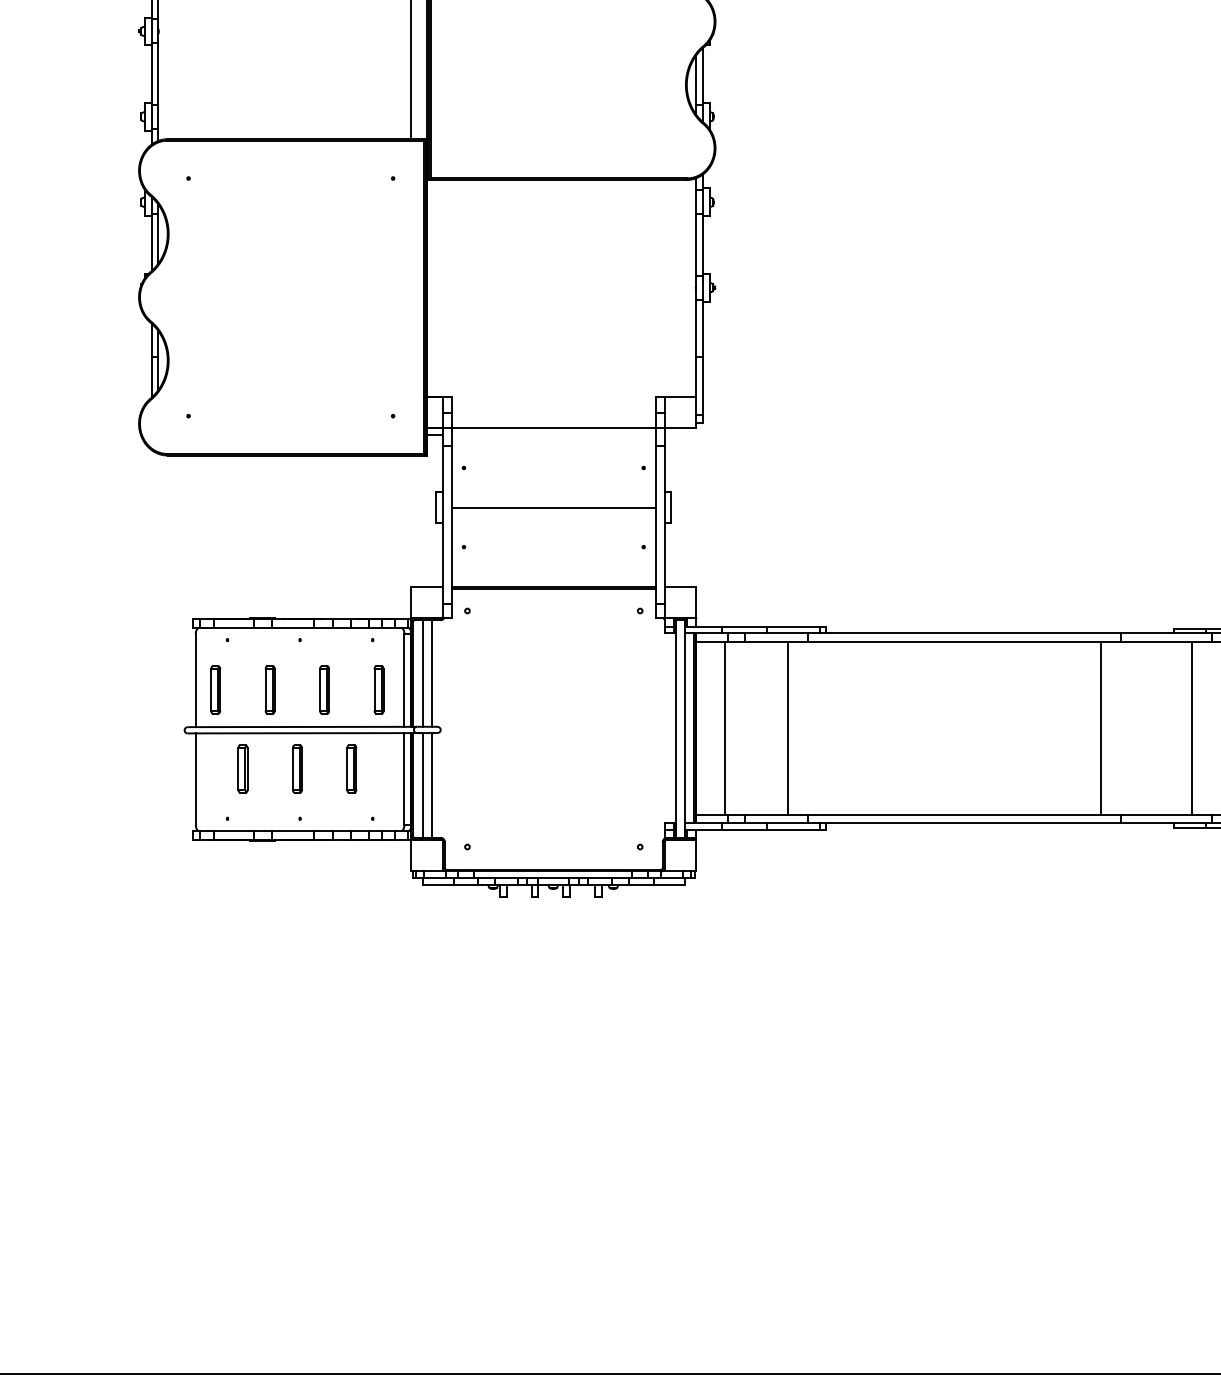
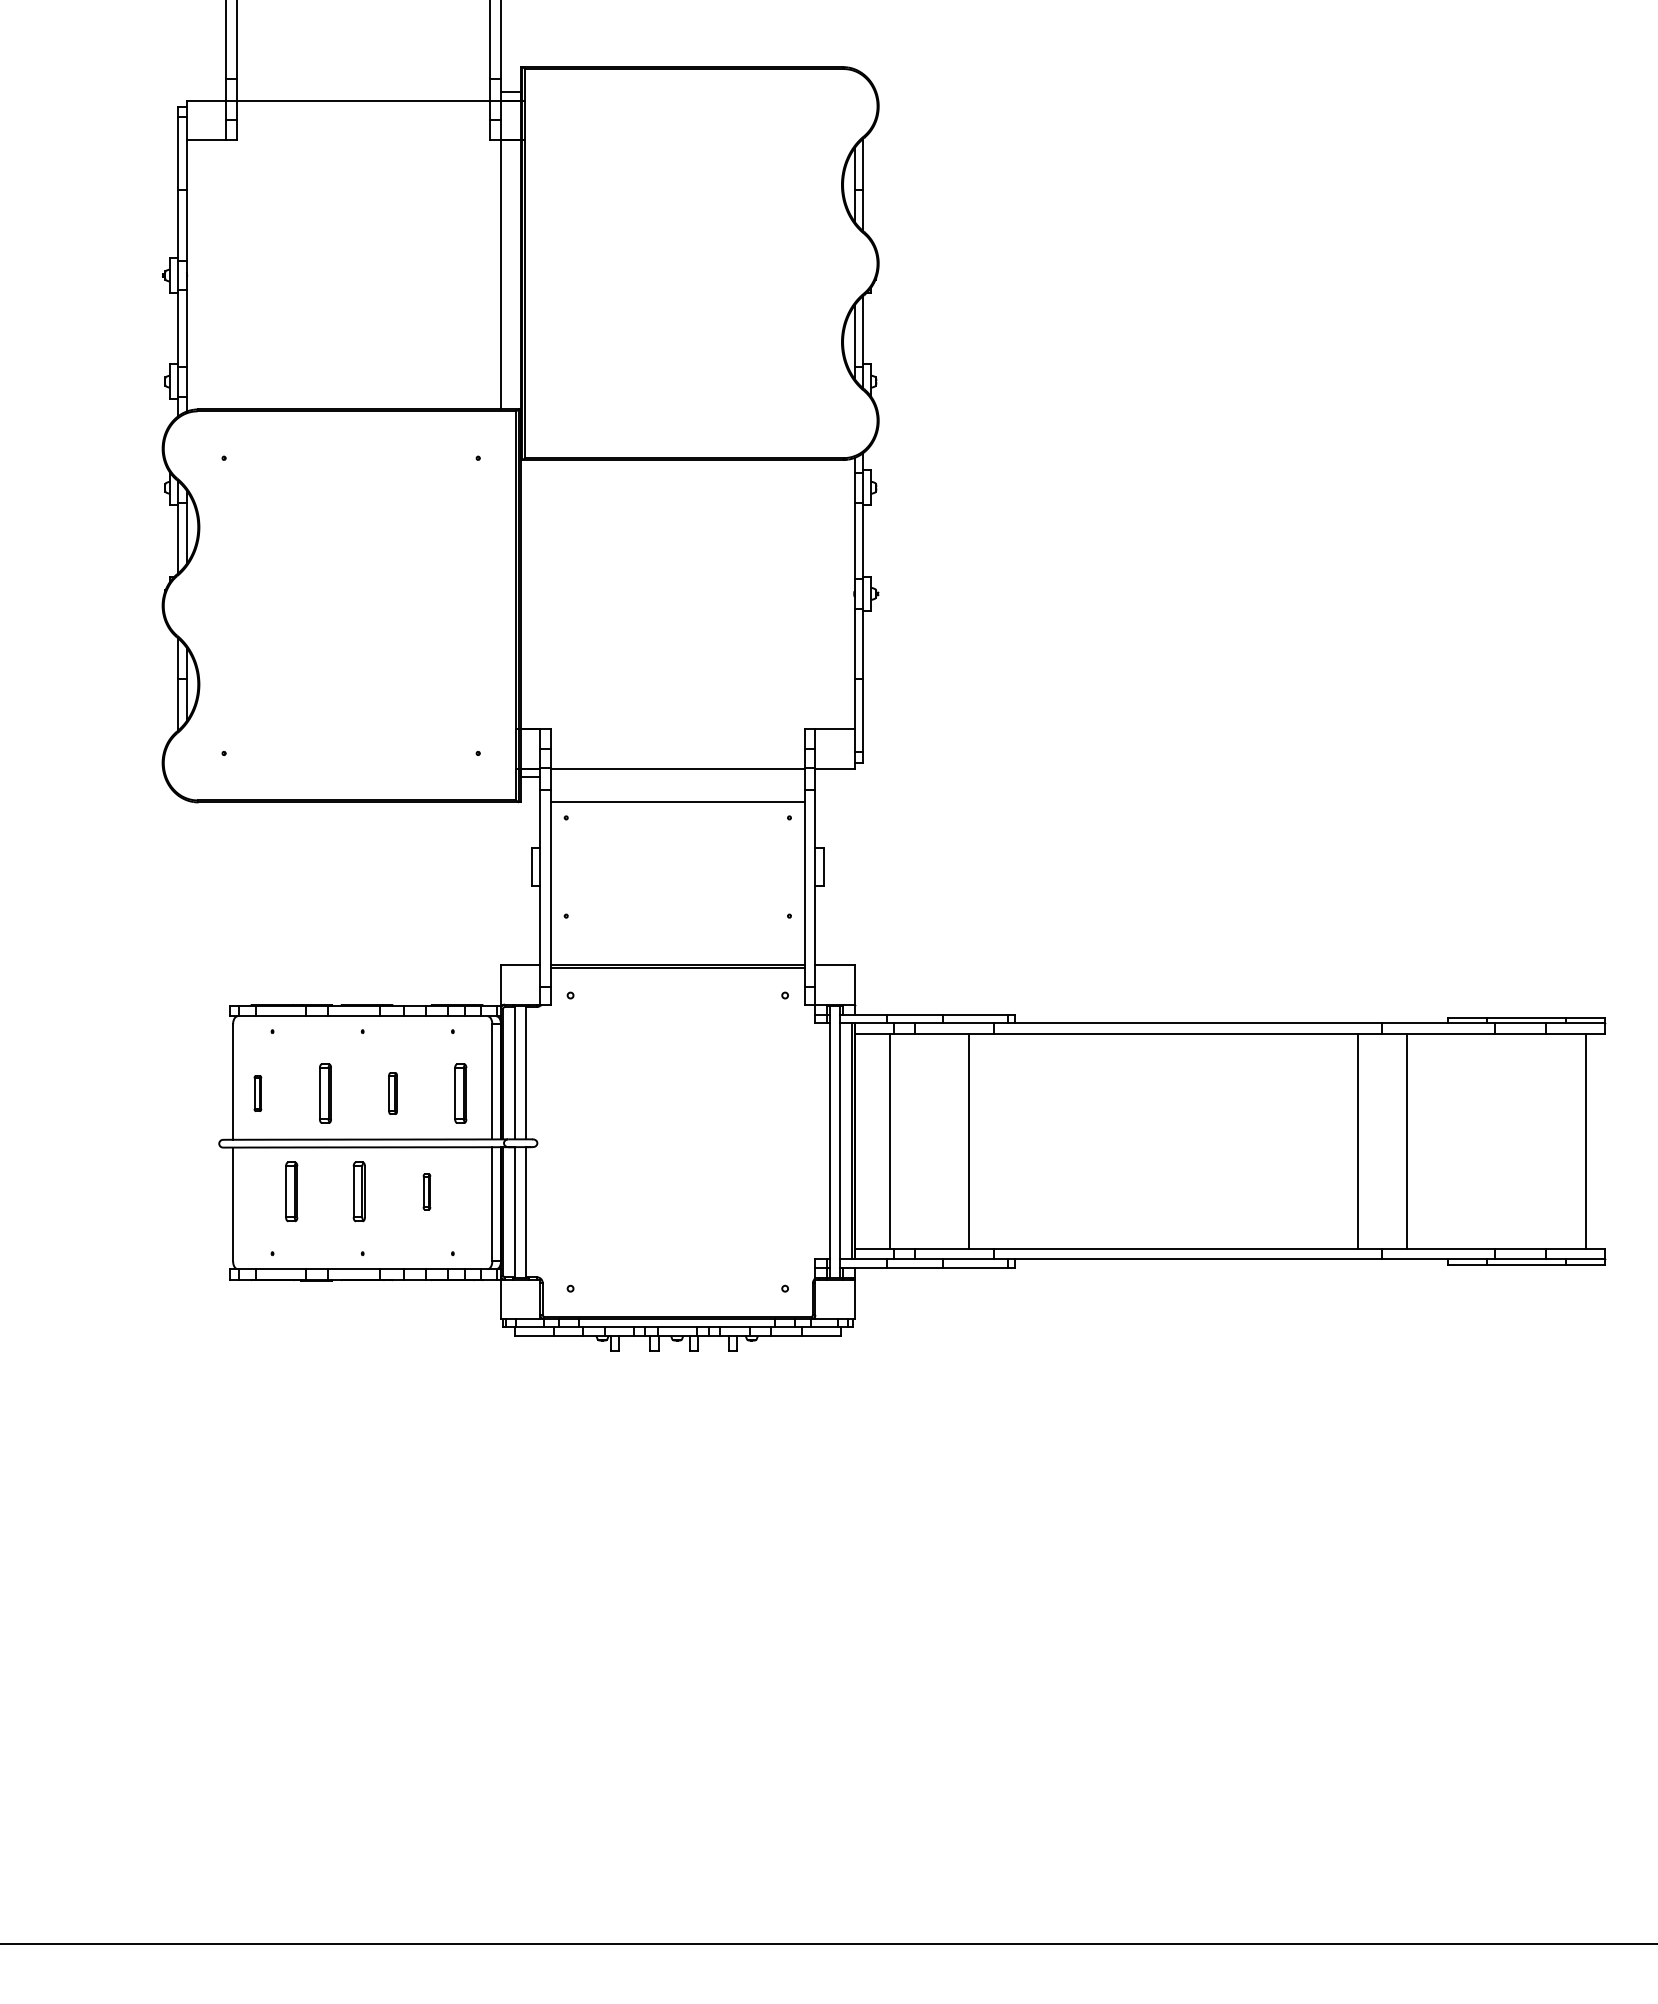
line: (553, 507) -> (677, 802), moved
part: (215, 689) -> (257, 1093), size x0.6
part: (324, 689) -> (392, 1093), size x0.7
line: (1191, 728) -> (1407, 1141), moved
part: (351, 768) -> (426, 1191), size x0.6

